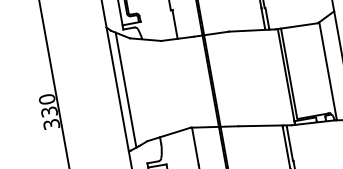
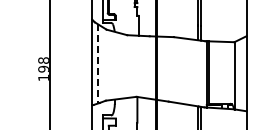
line: (125, 89) -> (97, 63), solid -> dashed
text: (49, 112) -> (43, 69), 330 -> 198

